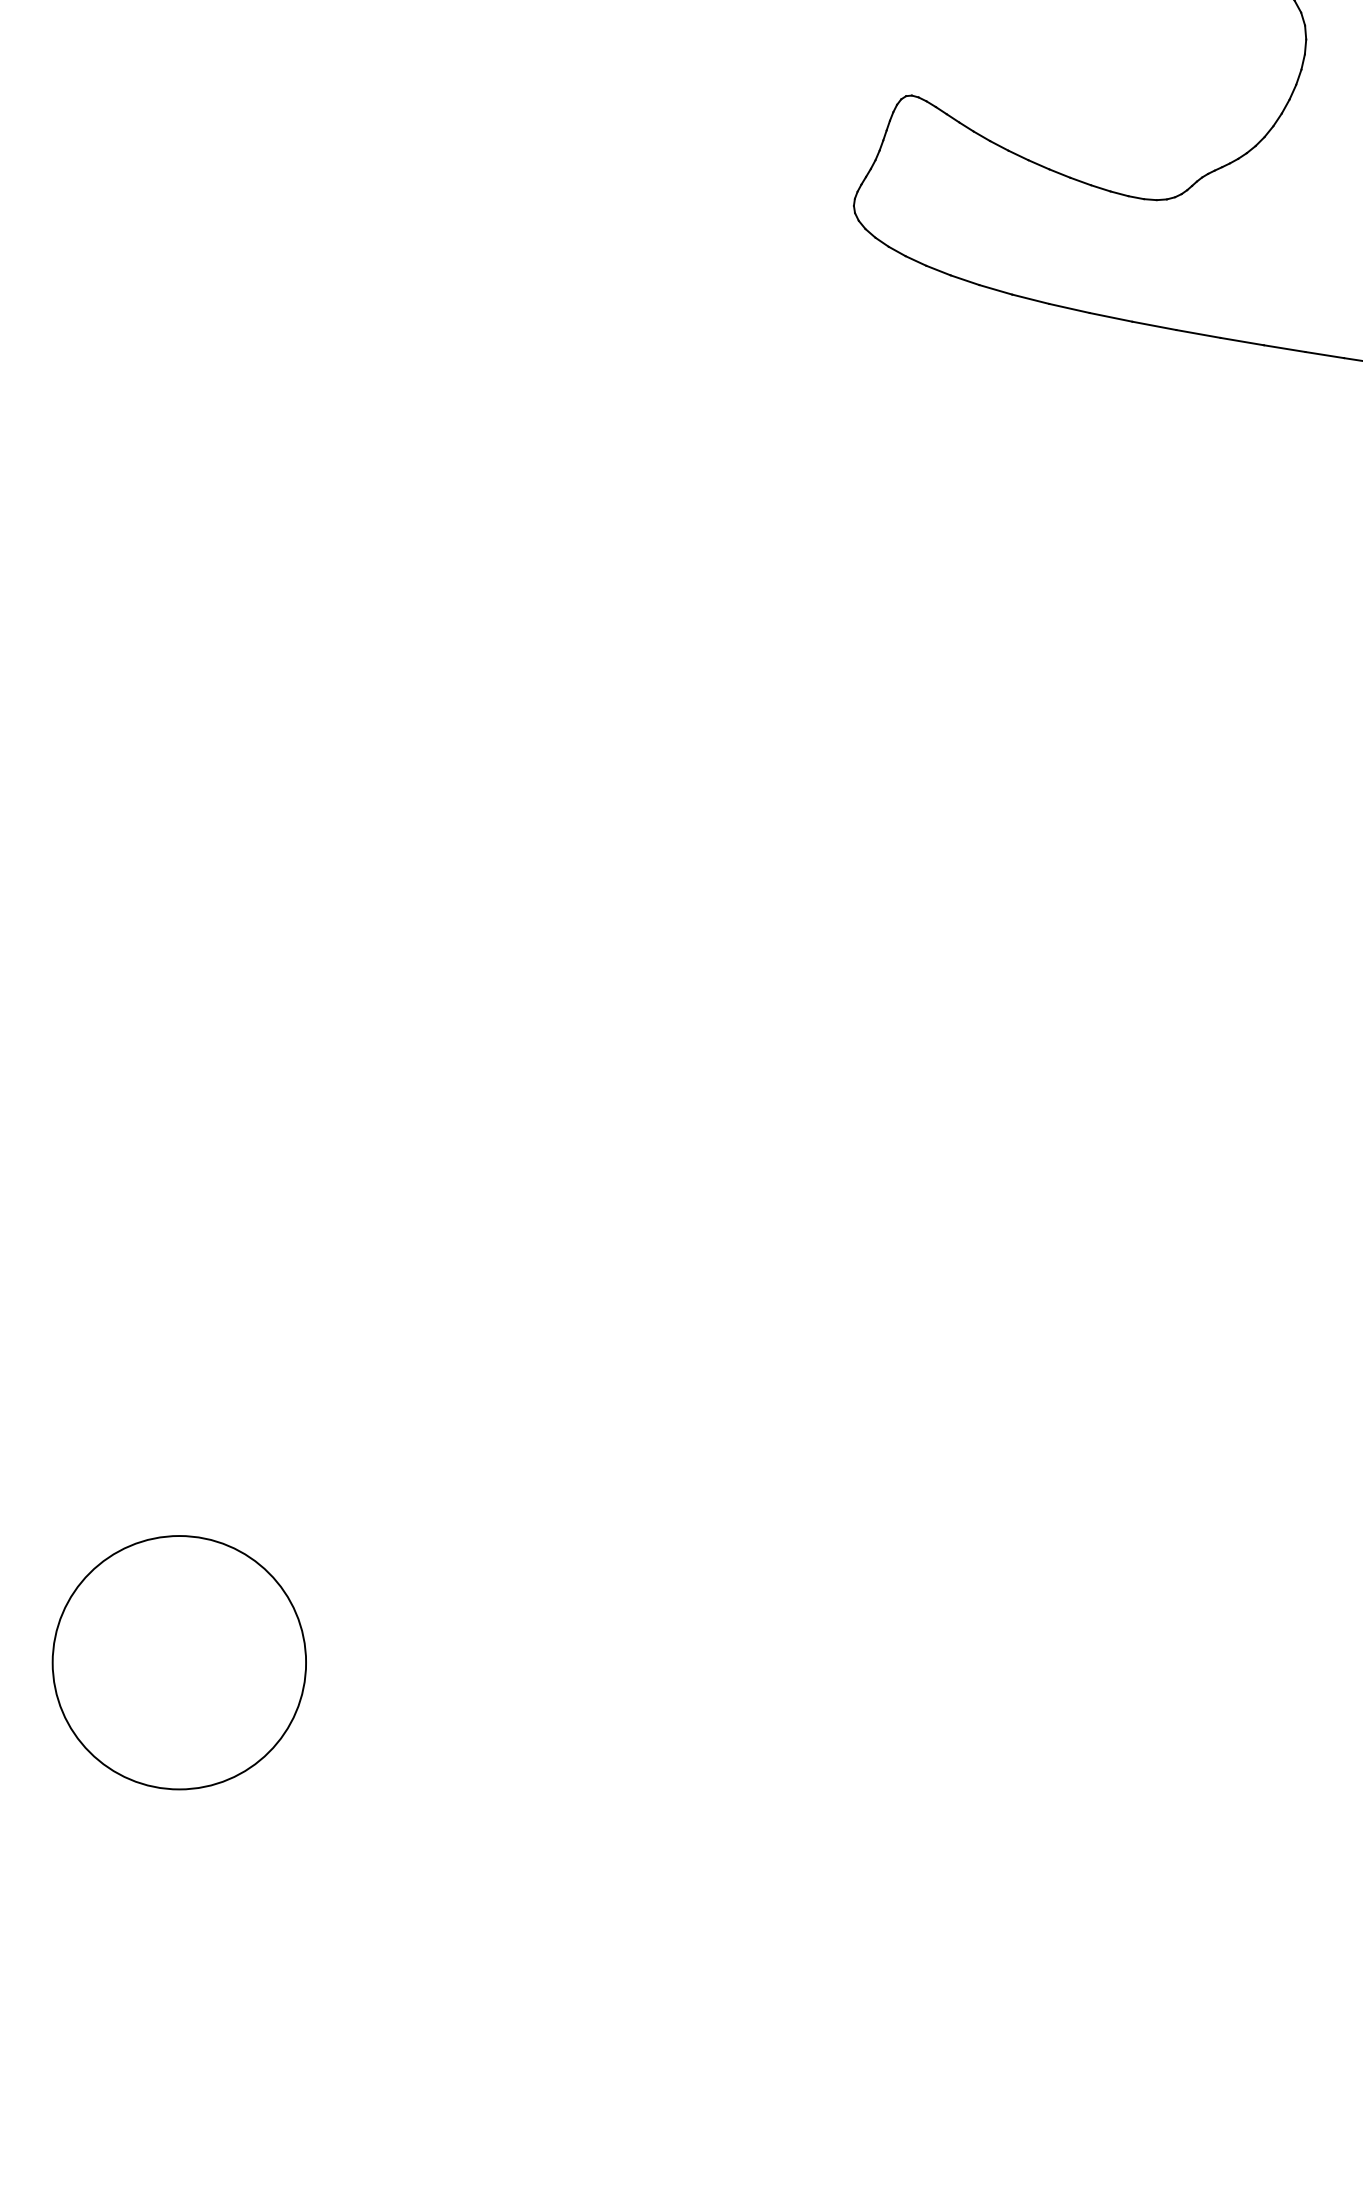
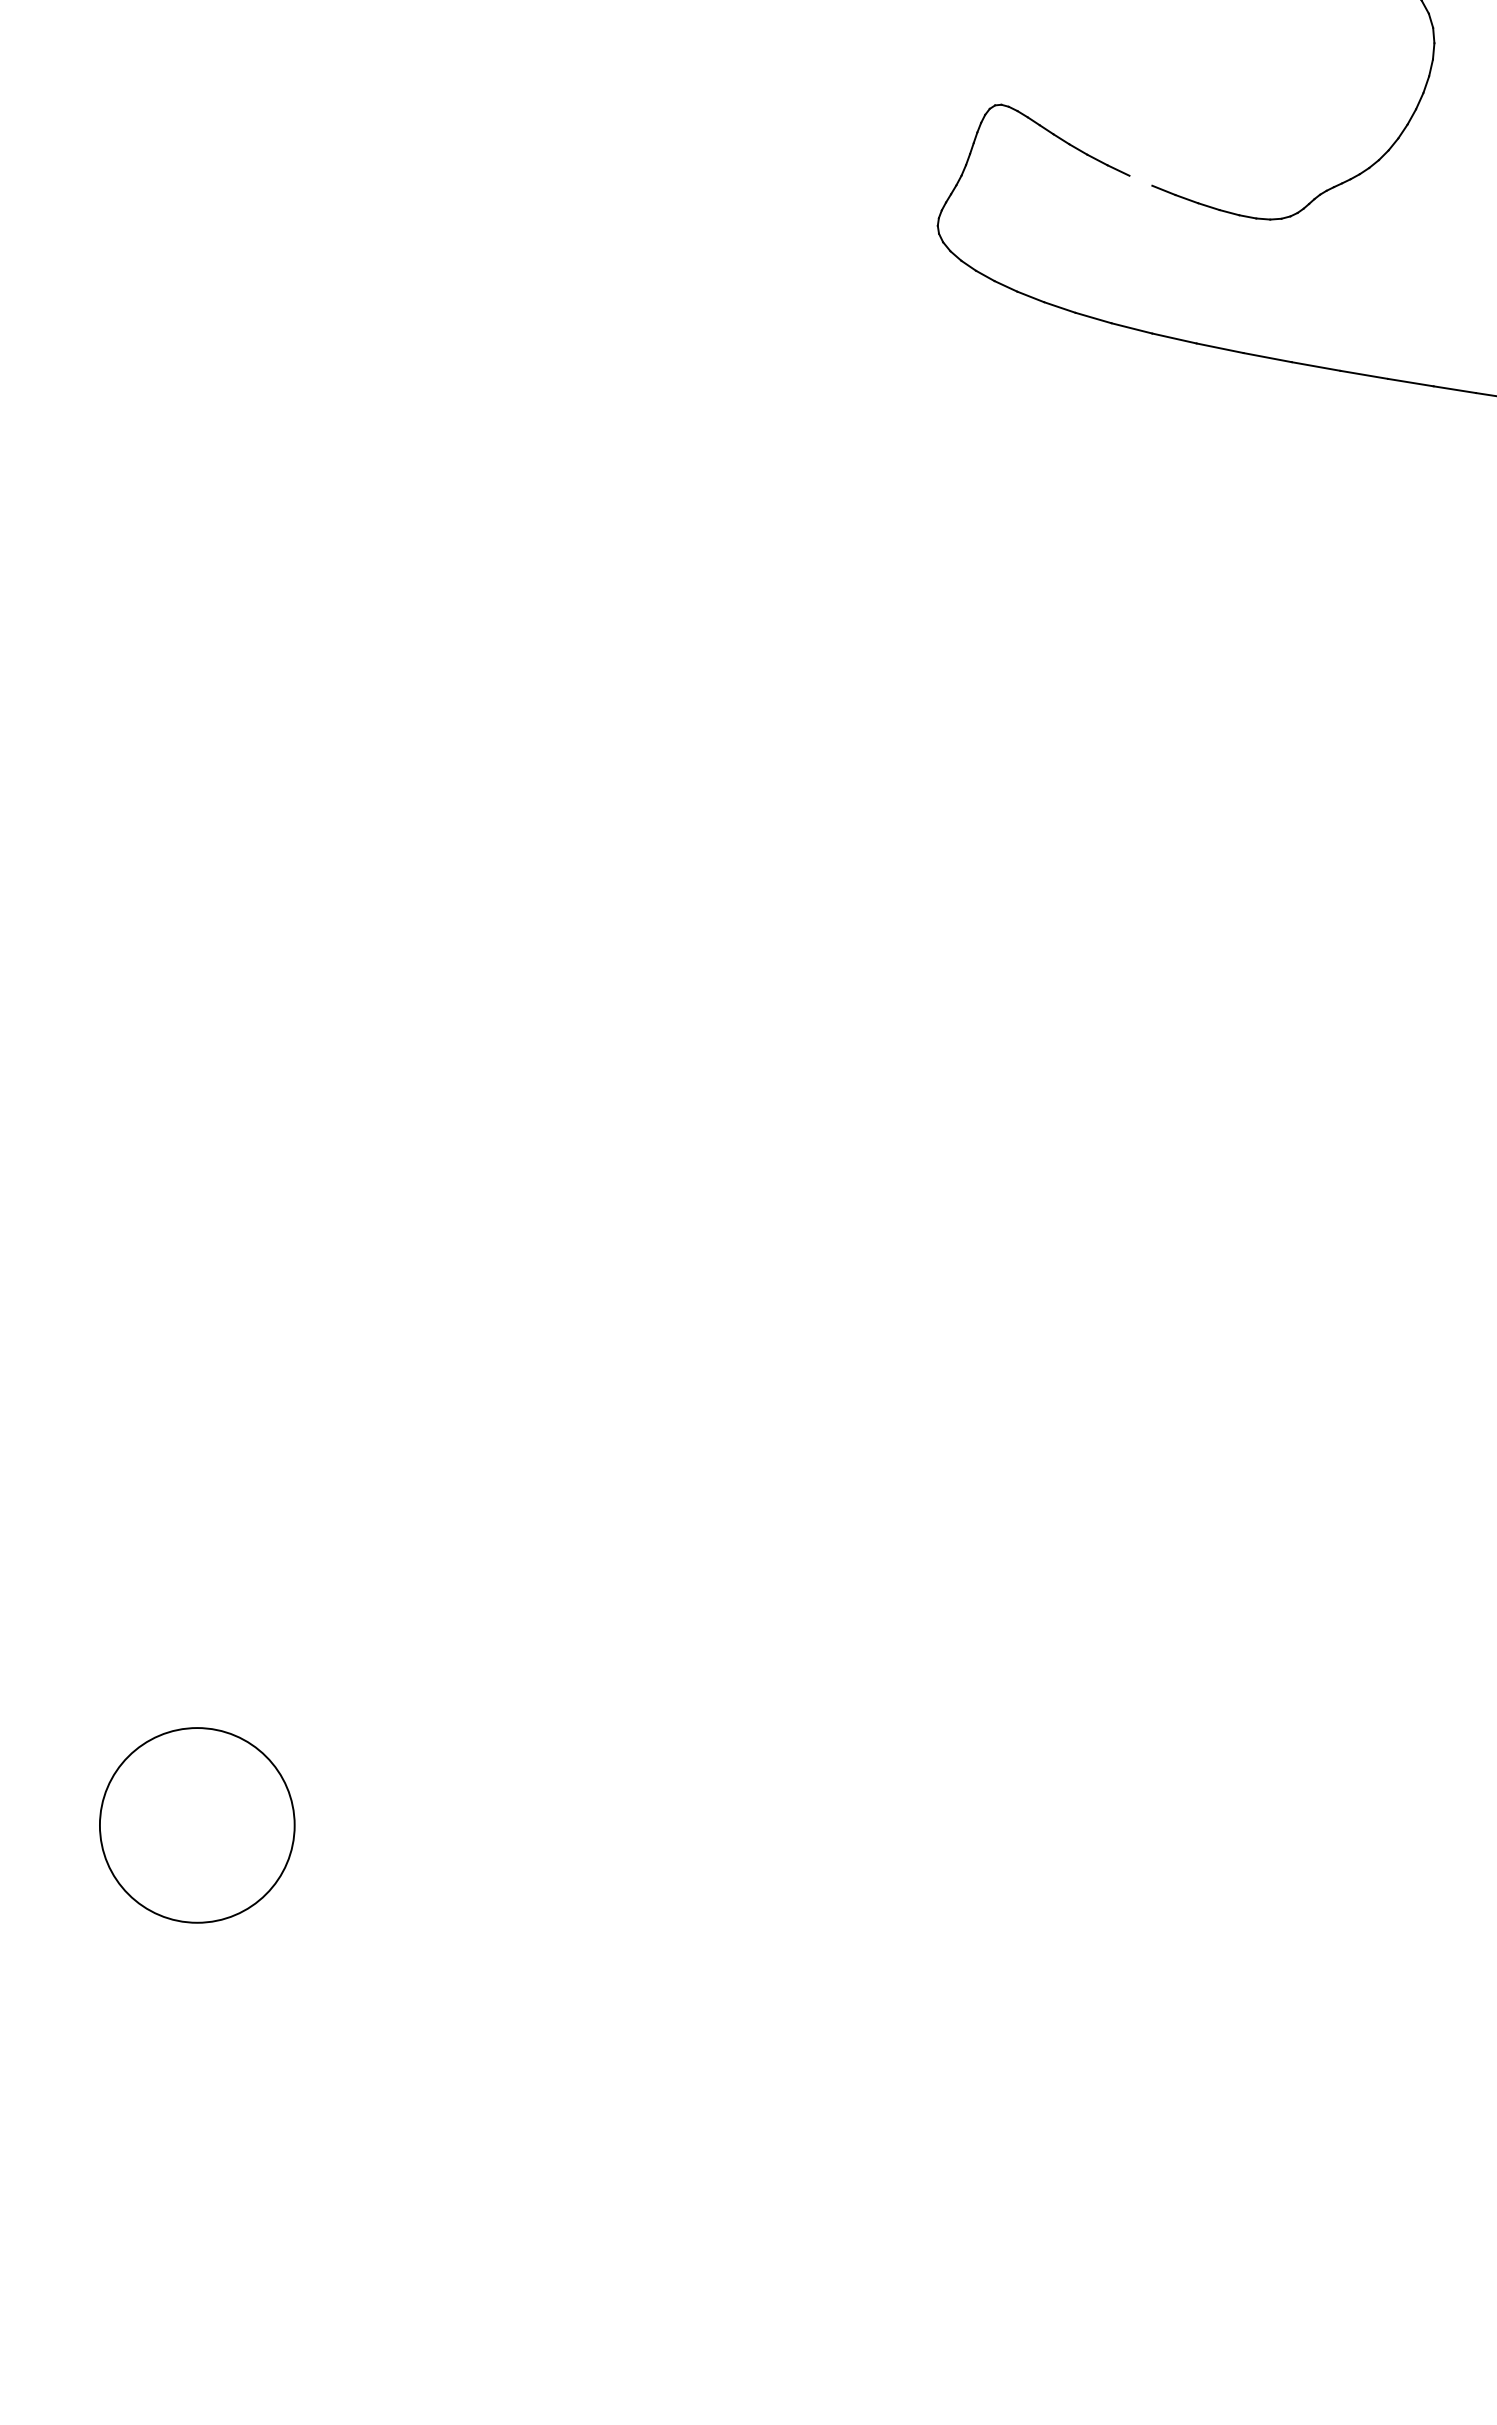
line: (1038, 164) -> (1140, 180), removed
circle: (179, 1662) -> (197, 1825), size x0.7

